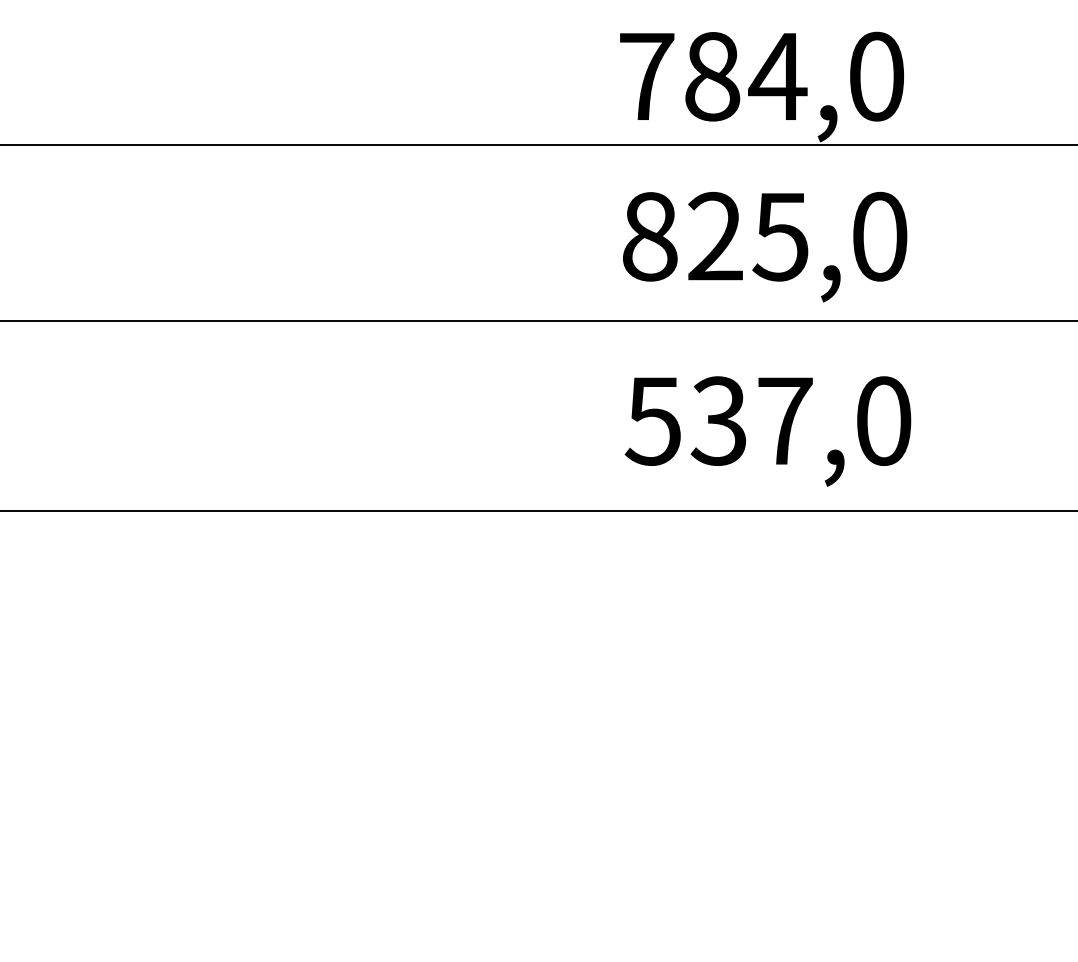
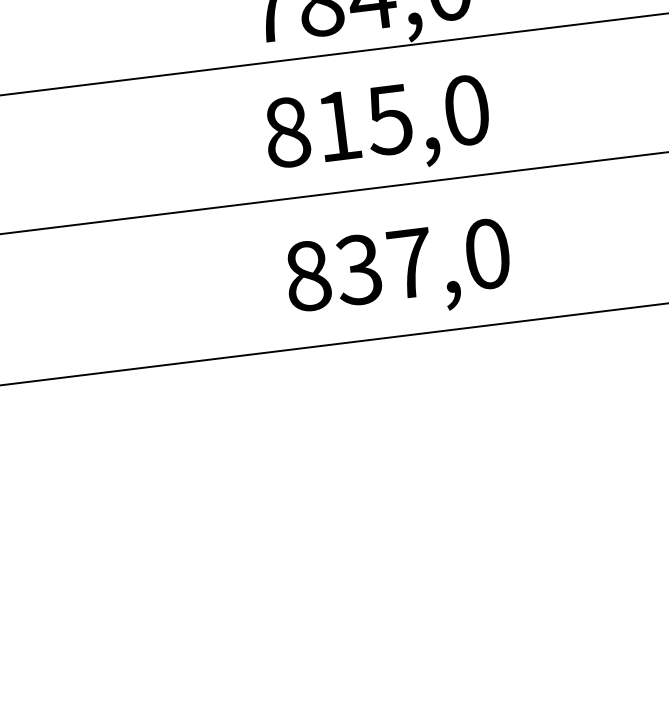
text: (715, 235) -> (338, 125), 825,0 -> 815,0
text: (652, 420) -> (306, 275), 537,0 -> 837,0

